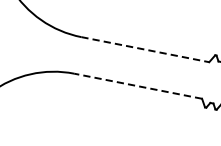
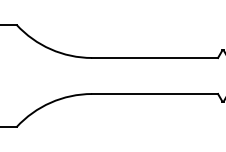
line: (145, 49) -> (155, 57), dashed -> solid
line: (138, 86) -> (155, 94), dashed -> solid

